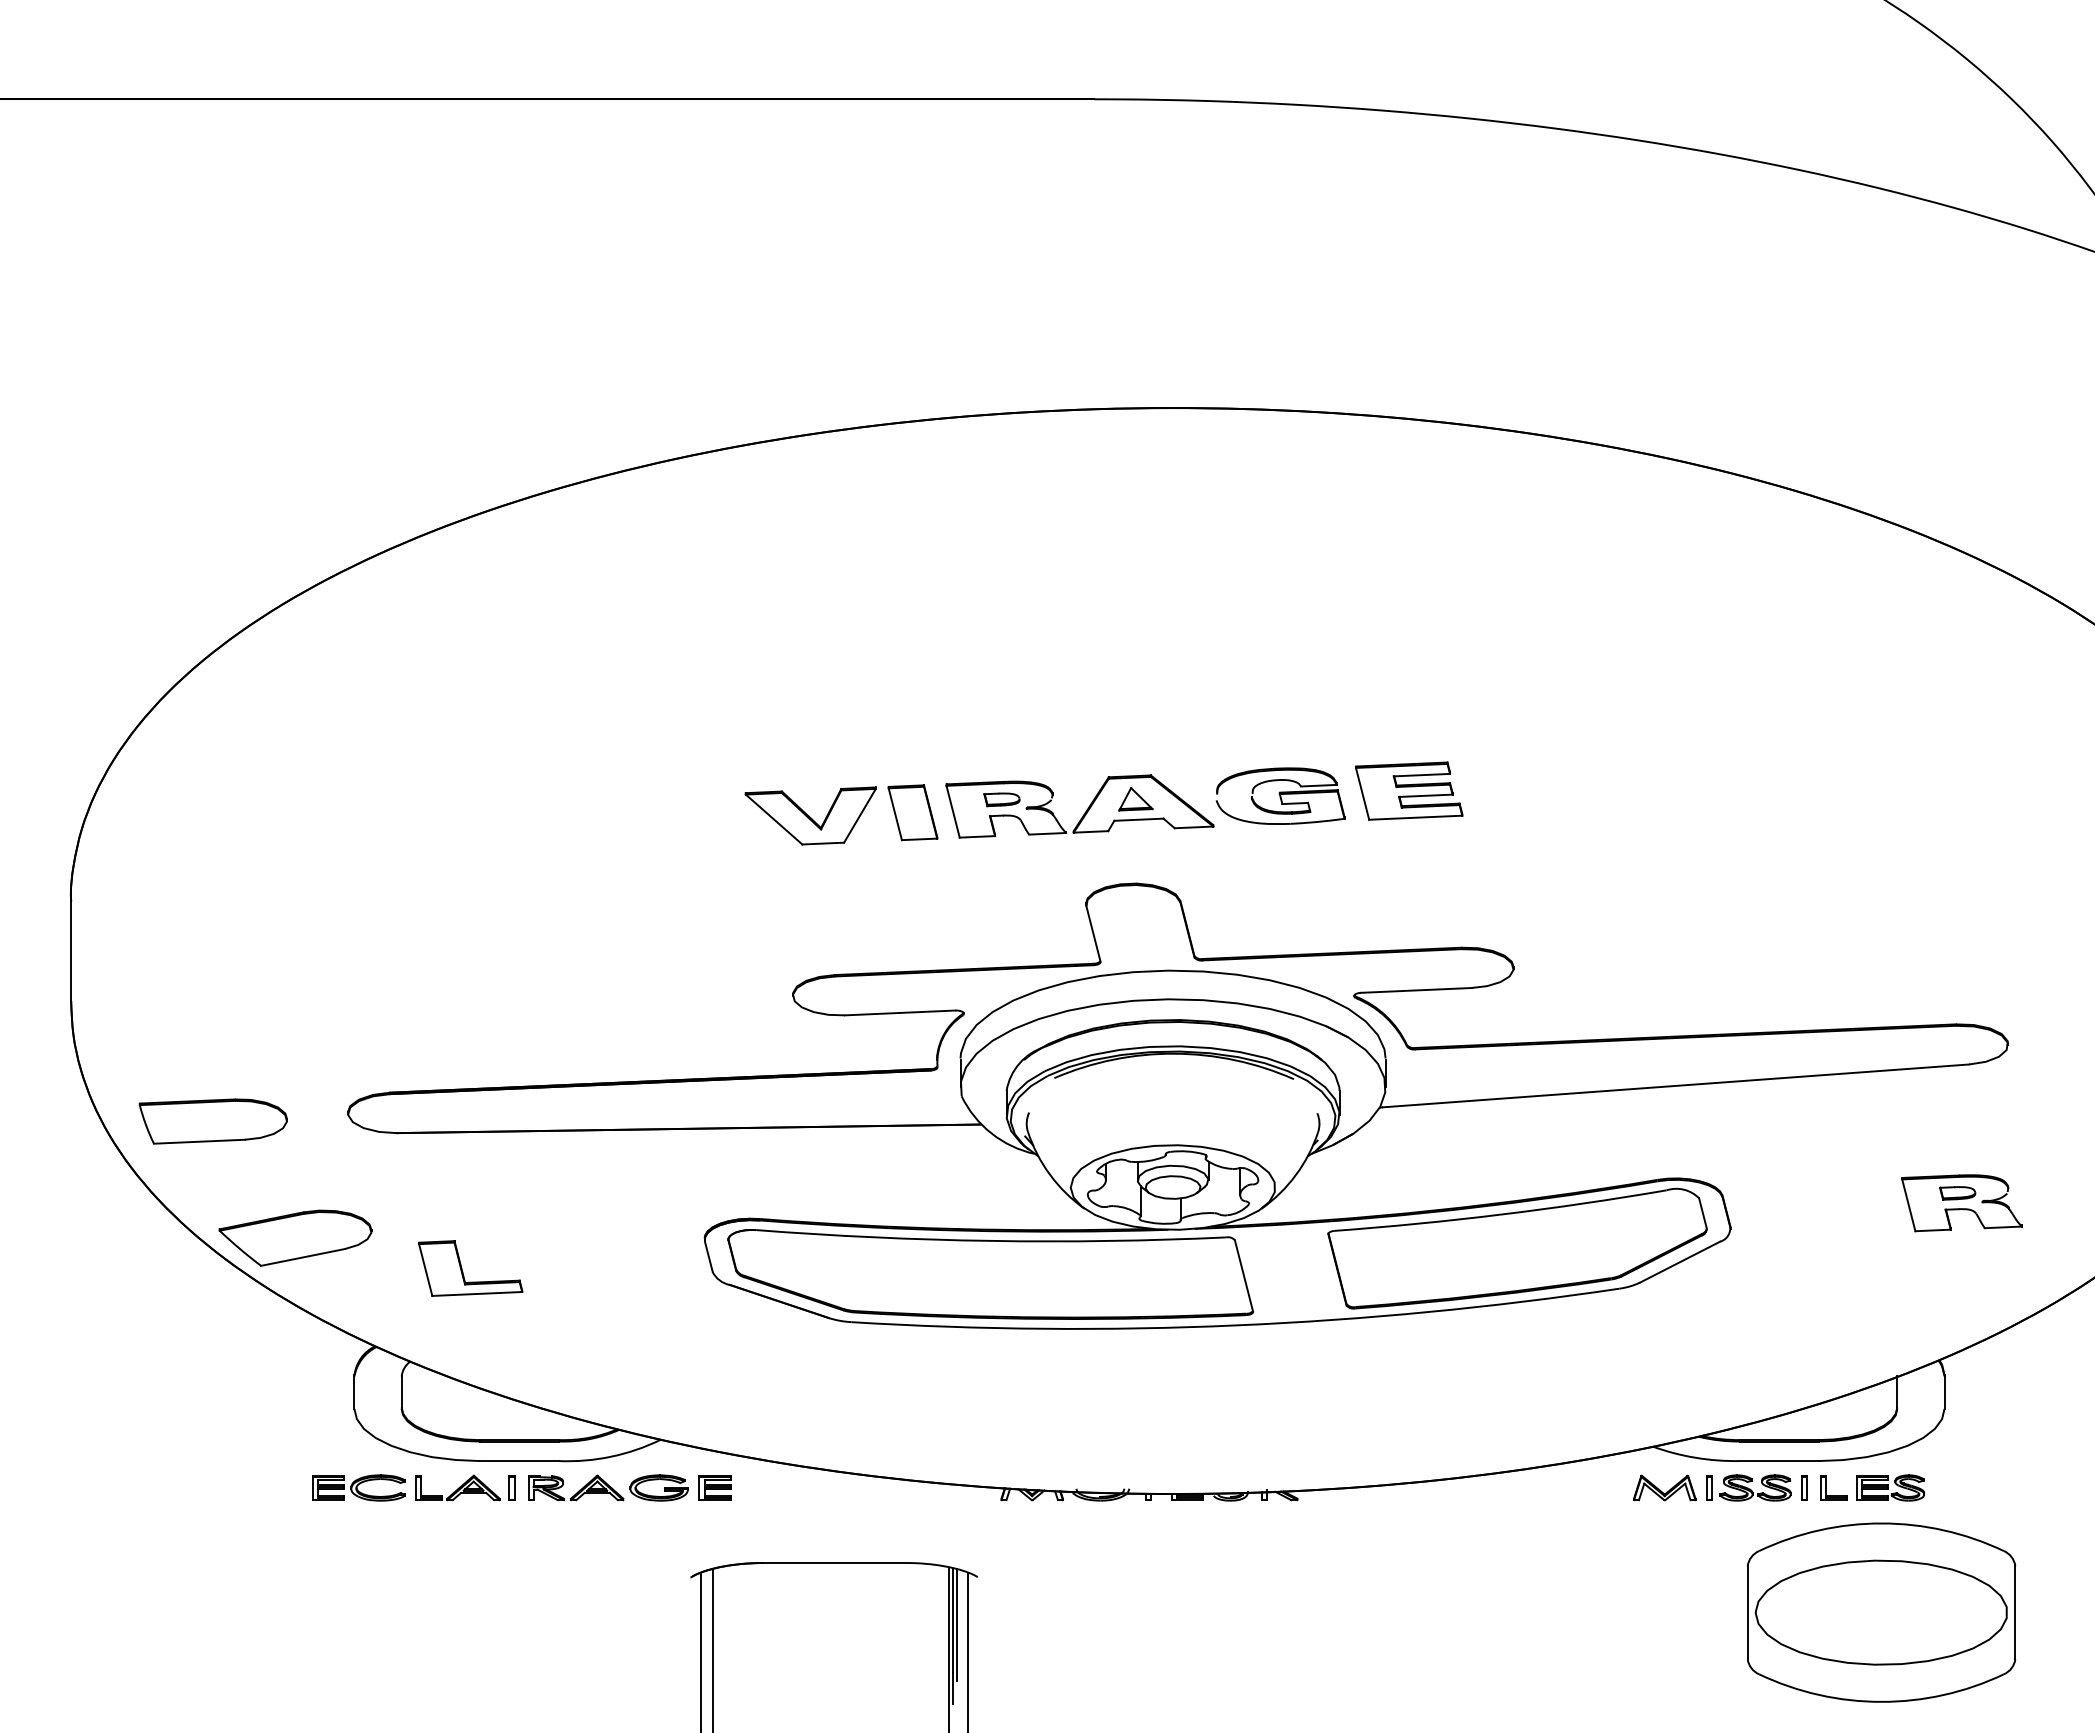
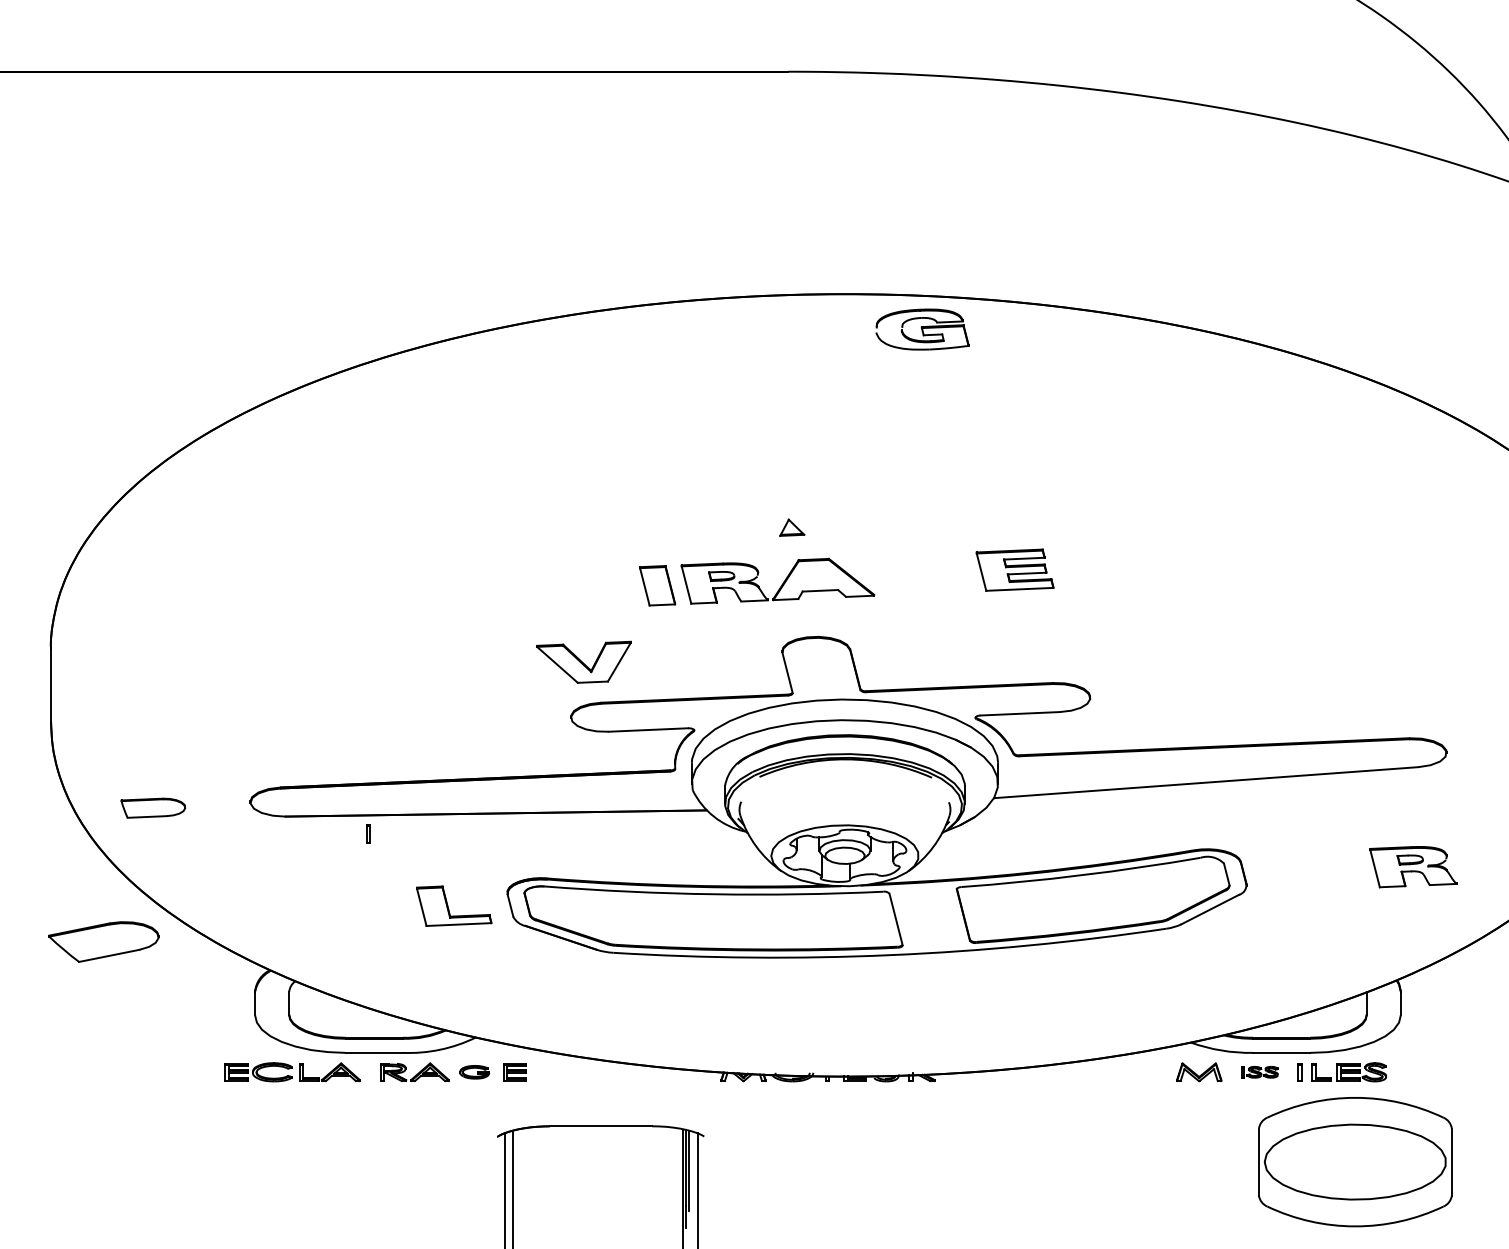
part: (1280, 795) -> (922, 329), moved
part: (1135, 799) -> (791, 527), moved
part: (810, 815) -> (583, 661), moved
part: (212, 1121) -> (152, 808), size x0.6
part: (295, 1237) -> (103, 941), moved
part: (463, 1271) -> (449, 908), moved
part: (511, 1487) -> (368, 833), moved
part: (658, 1487) -> (474, 1071), size x0.7
part: (1748, 1487) -> (1259, 1071), size x0.6

